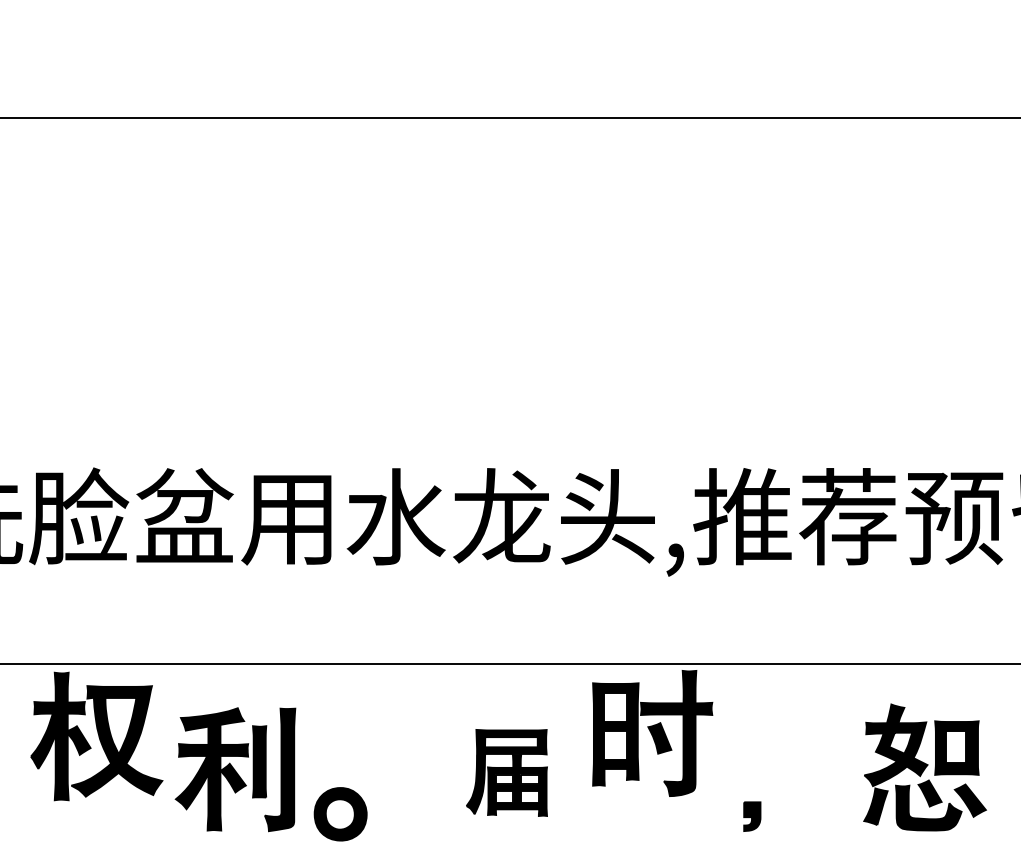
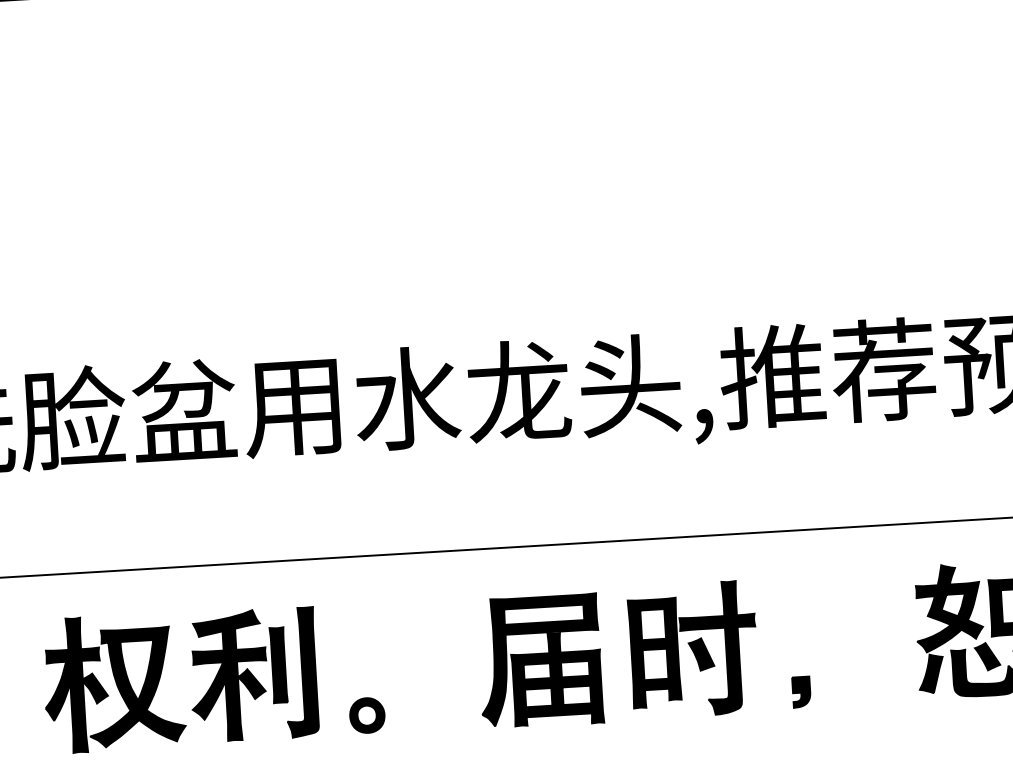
part: (652, 733) -> (693, 649), moved
part: (96, 736) -> (113, 683), moved
part: (506, 772) -> (539, 661), size x1.43
part: (340, 814) -> (367, 715), size x0.62

